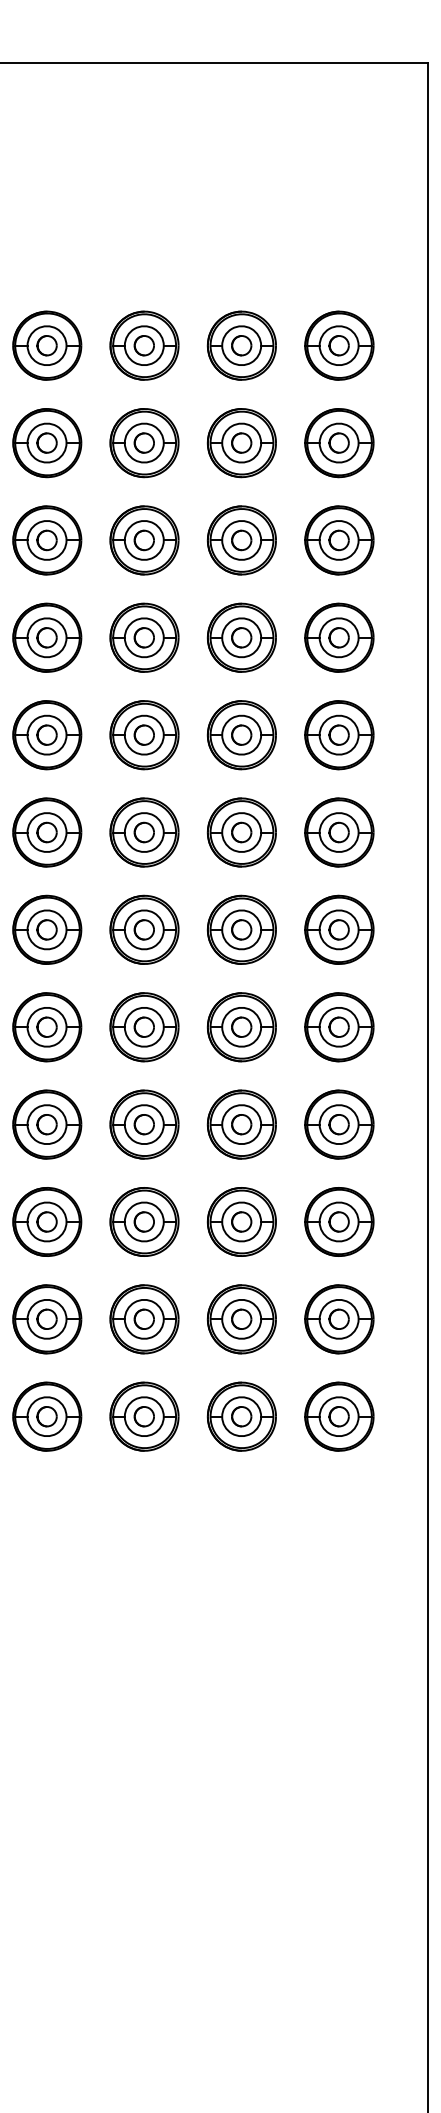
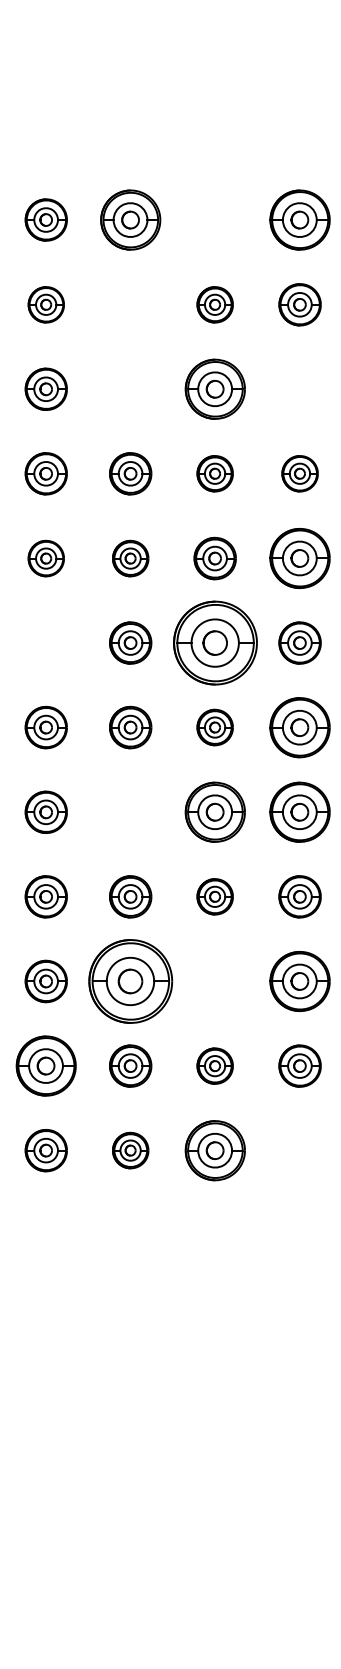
part: (47, 345) -> (46, 219), size x0.7
part: (241, 345) -> (214, 219), removed
part: (47, 443) -> (46, 305), size x0.6
part: (144, 443) -> (130, 305), removed
part: (241, 443) -> (214, 305), size x0.6
part: (339, 443) -> (300, 305), size x0.7
part: (47, 540) -> (46, 389), size x0.7
part: (144, 540) -> (130, 389), removed
part: (339, 540) -> (300, 389), removed
part: (47, 637) -> (46, 473), size x0.7
part: (144, 637) -> (130, 473), size x0.7
part: (241, 637) -> (214, 473), size x0.6
part: (339, 637) -> (300, 473), size x0.6
part: (47, 735) -> (46, 558), size x0.6
part: (144, 735) -> (130, 558), size x0.6
part: (241, 735) -> (214, 558), size x0.7
part: (47, 832) -> (46, 643), removed
part: (144, 832) -> (130, 643), size x0.7
part: (241, 832) -> (214, 643), size x1.4
part: (339, 832) -> (300, 643), size x0.7
part: (47, 929) -> (46, 727), size x0.7
part: (144, 929) -> (130, 727), size x0.7
part: (241, 929) -> (214, 727), size x0.6
part: (47, 1027) -> (46, 812), size x0.7
part: (144, 1027) -> (130, 812), removed
part: (47, 1124) -> (46, 896), size x0.7
part: (144, 1124) -> (130, 896), size x0.7
part: (241, 1124) -> (214, 896), size x0.6
part: (339, 1124) -> (300, 896), size x0.7
part: (47, 1221) -> (46, 981), size x0.7
part: (144, 1221) -> (130, 981), size x1.4
part: (241, 1221) -> (214, 981), removed
part: (144, 1319) -> (130, 1066), size x0.7
part: (241, 1319) -> (214, 1066), size x0.6
part: (339, 1319) -> (300, 1066), size x0.7
part: (47, 1416) -> (46, 1150), size x0.7
part: (144, 1416) -> (130, 1150), size x0.6
part: (339, 1416) -> (300, 1150), removed

